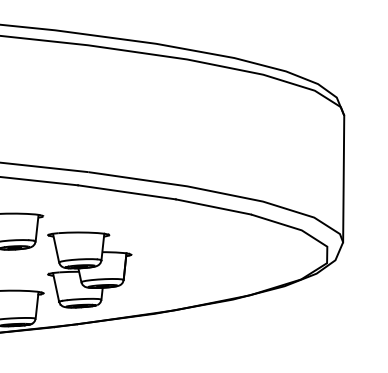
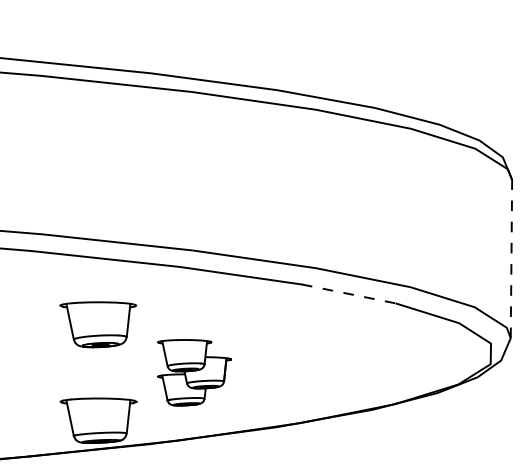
line: (343, 178) -> (511, 258), solid -> dashed
line: (213, 206) -> (348, 293), solid -> dashed
part: (89, 269) -> (194, 372), size x0.7

